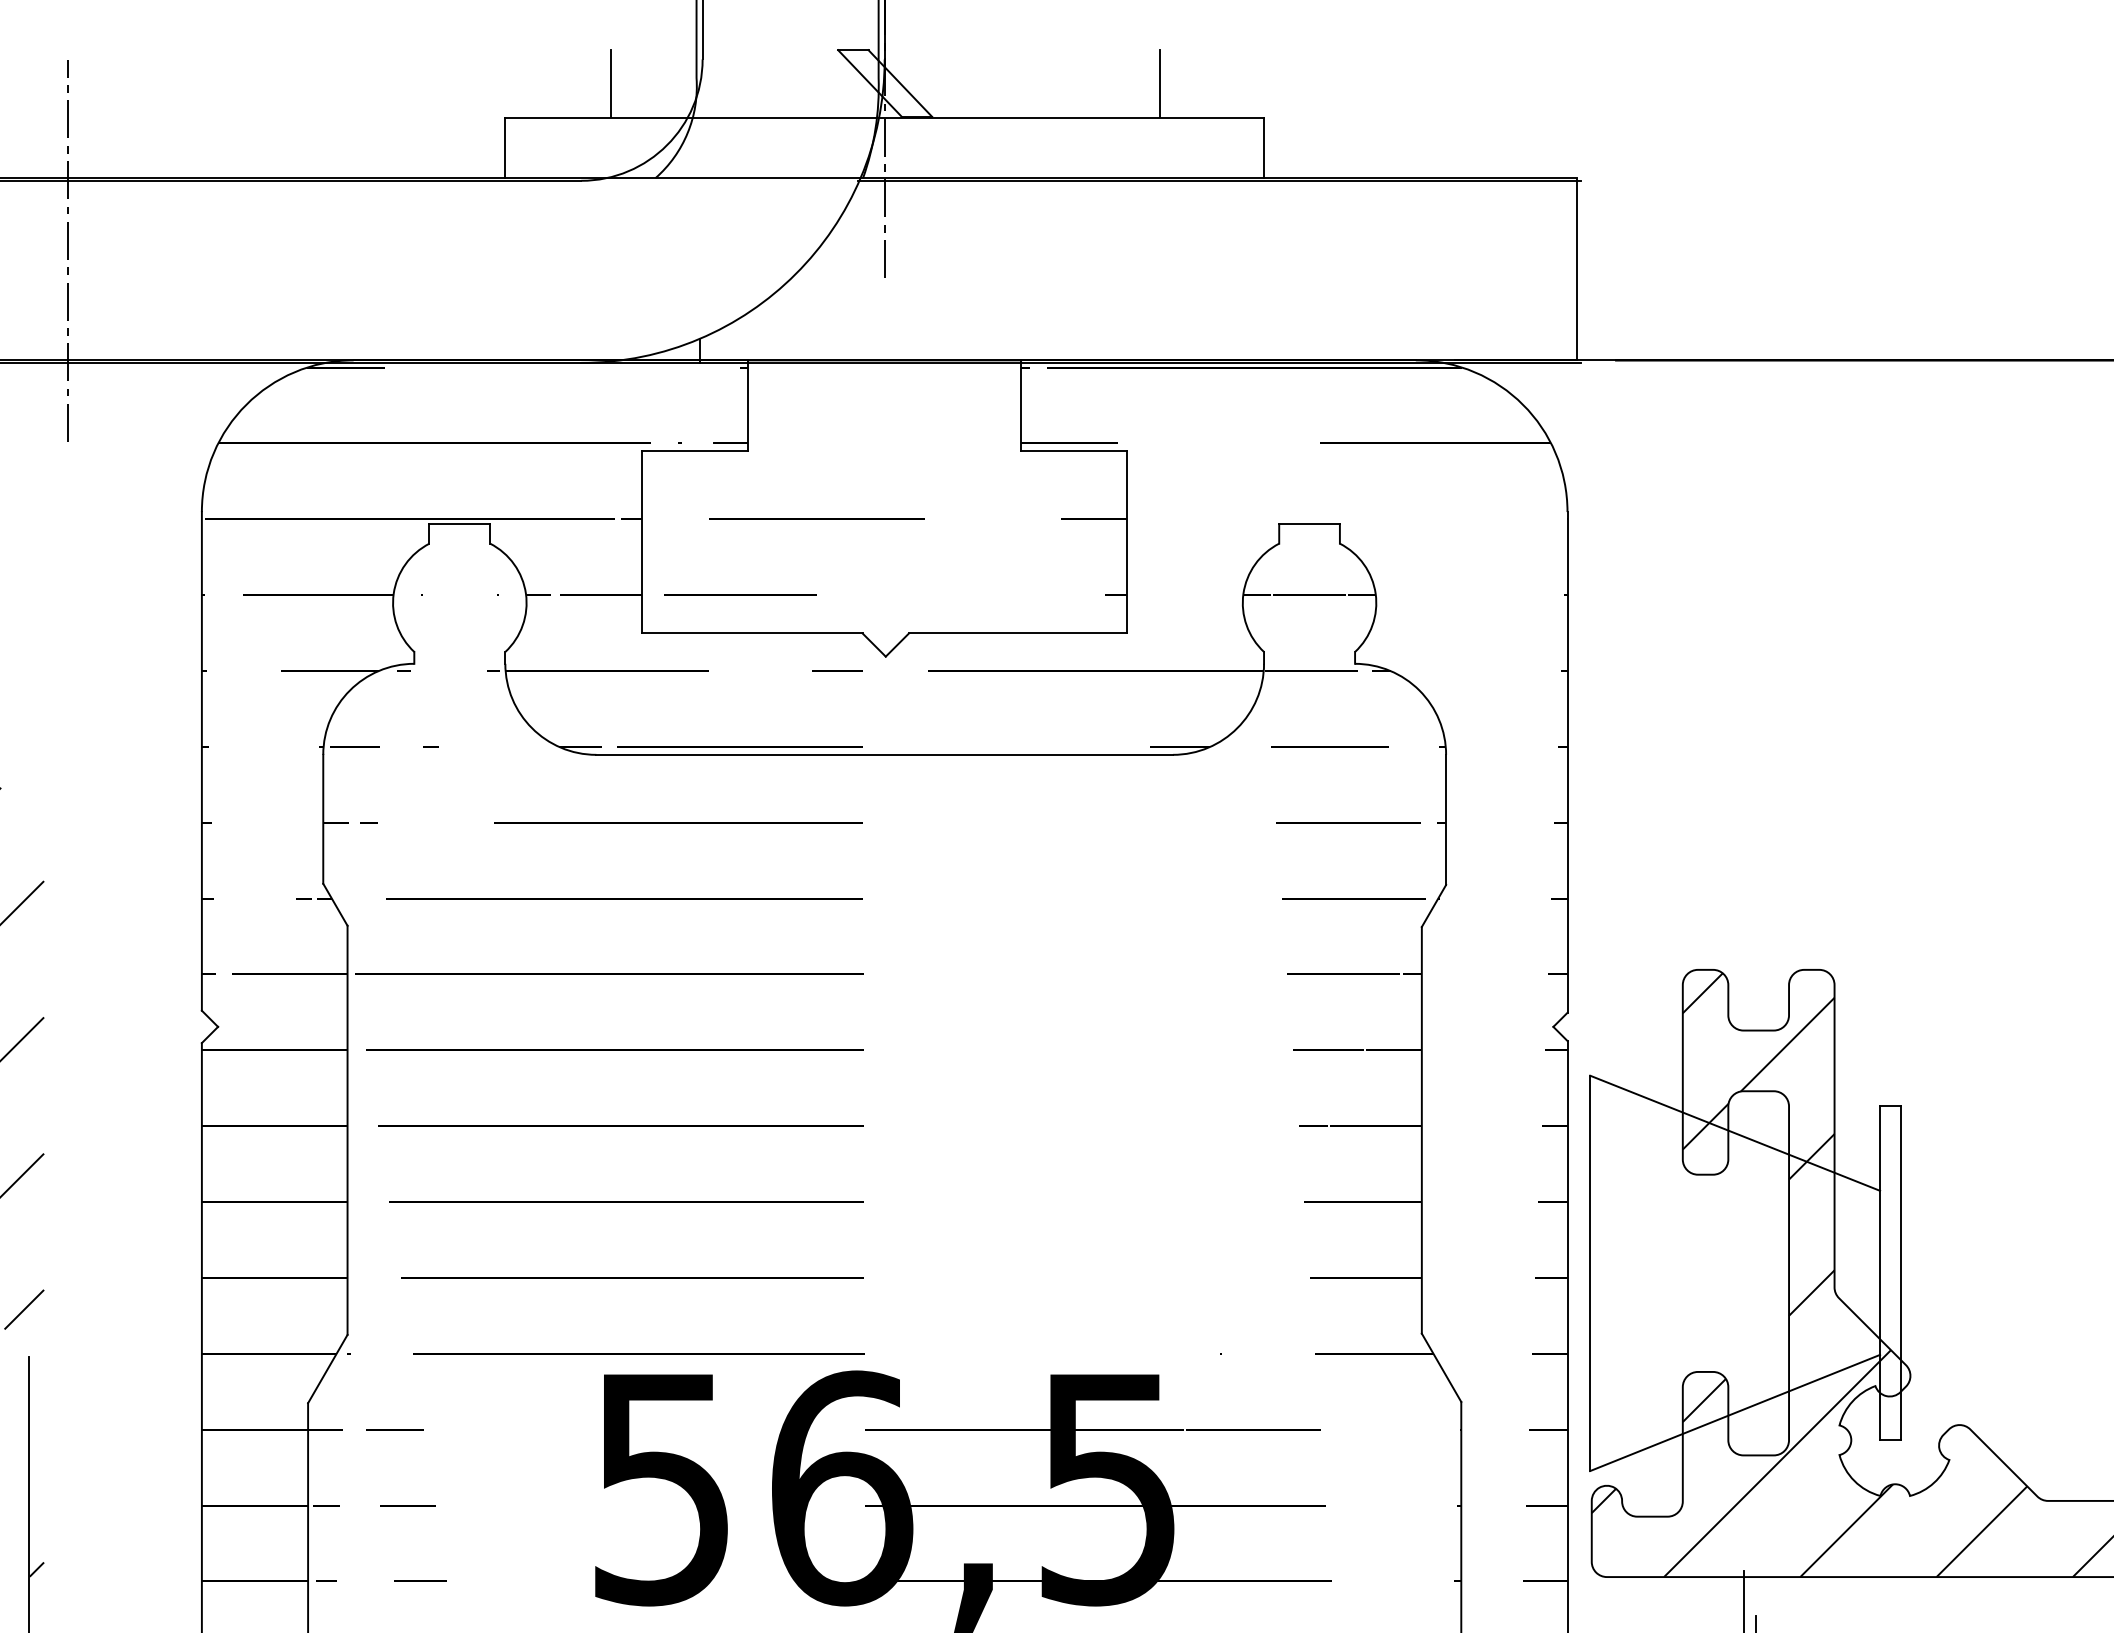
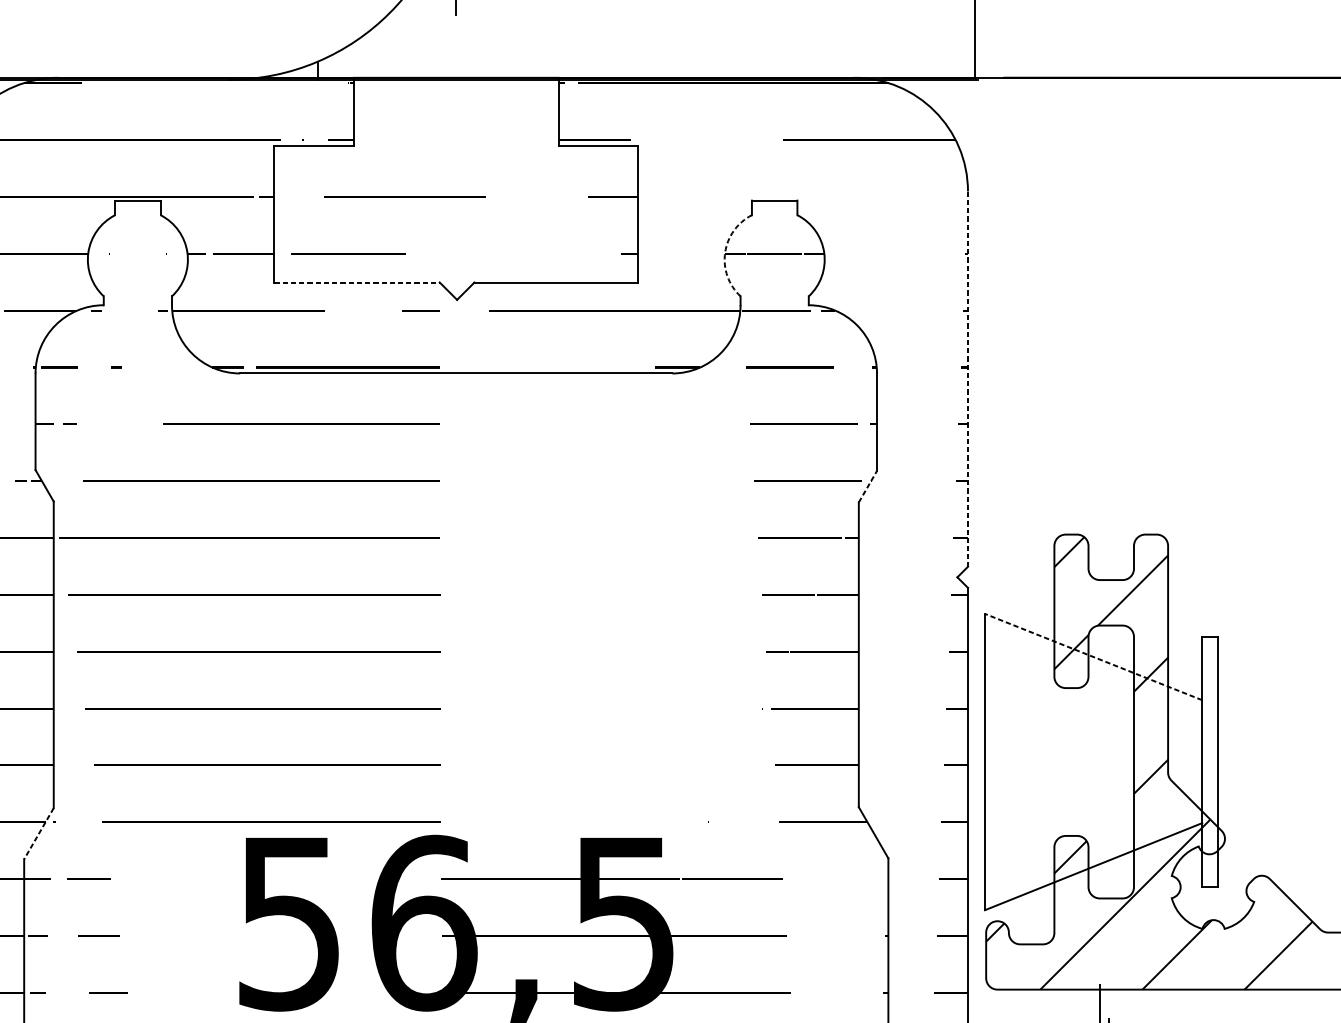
arc: (1243, 593) -> (725, 252), solid -> dashed
line: (752, 633) -> (357, 282), solid -> dashed
line: (1567, 762) -> (967, 379), solid -> dashed
line: (1434, 905) -> (868, 486), solid -> dashed
line: (1735, 1133) -> (1093, 657), solid -> dashed
line: (327, 1369) -> (38, 834), solid -> dashed

